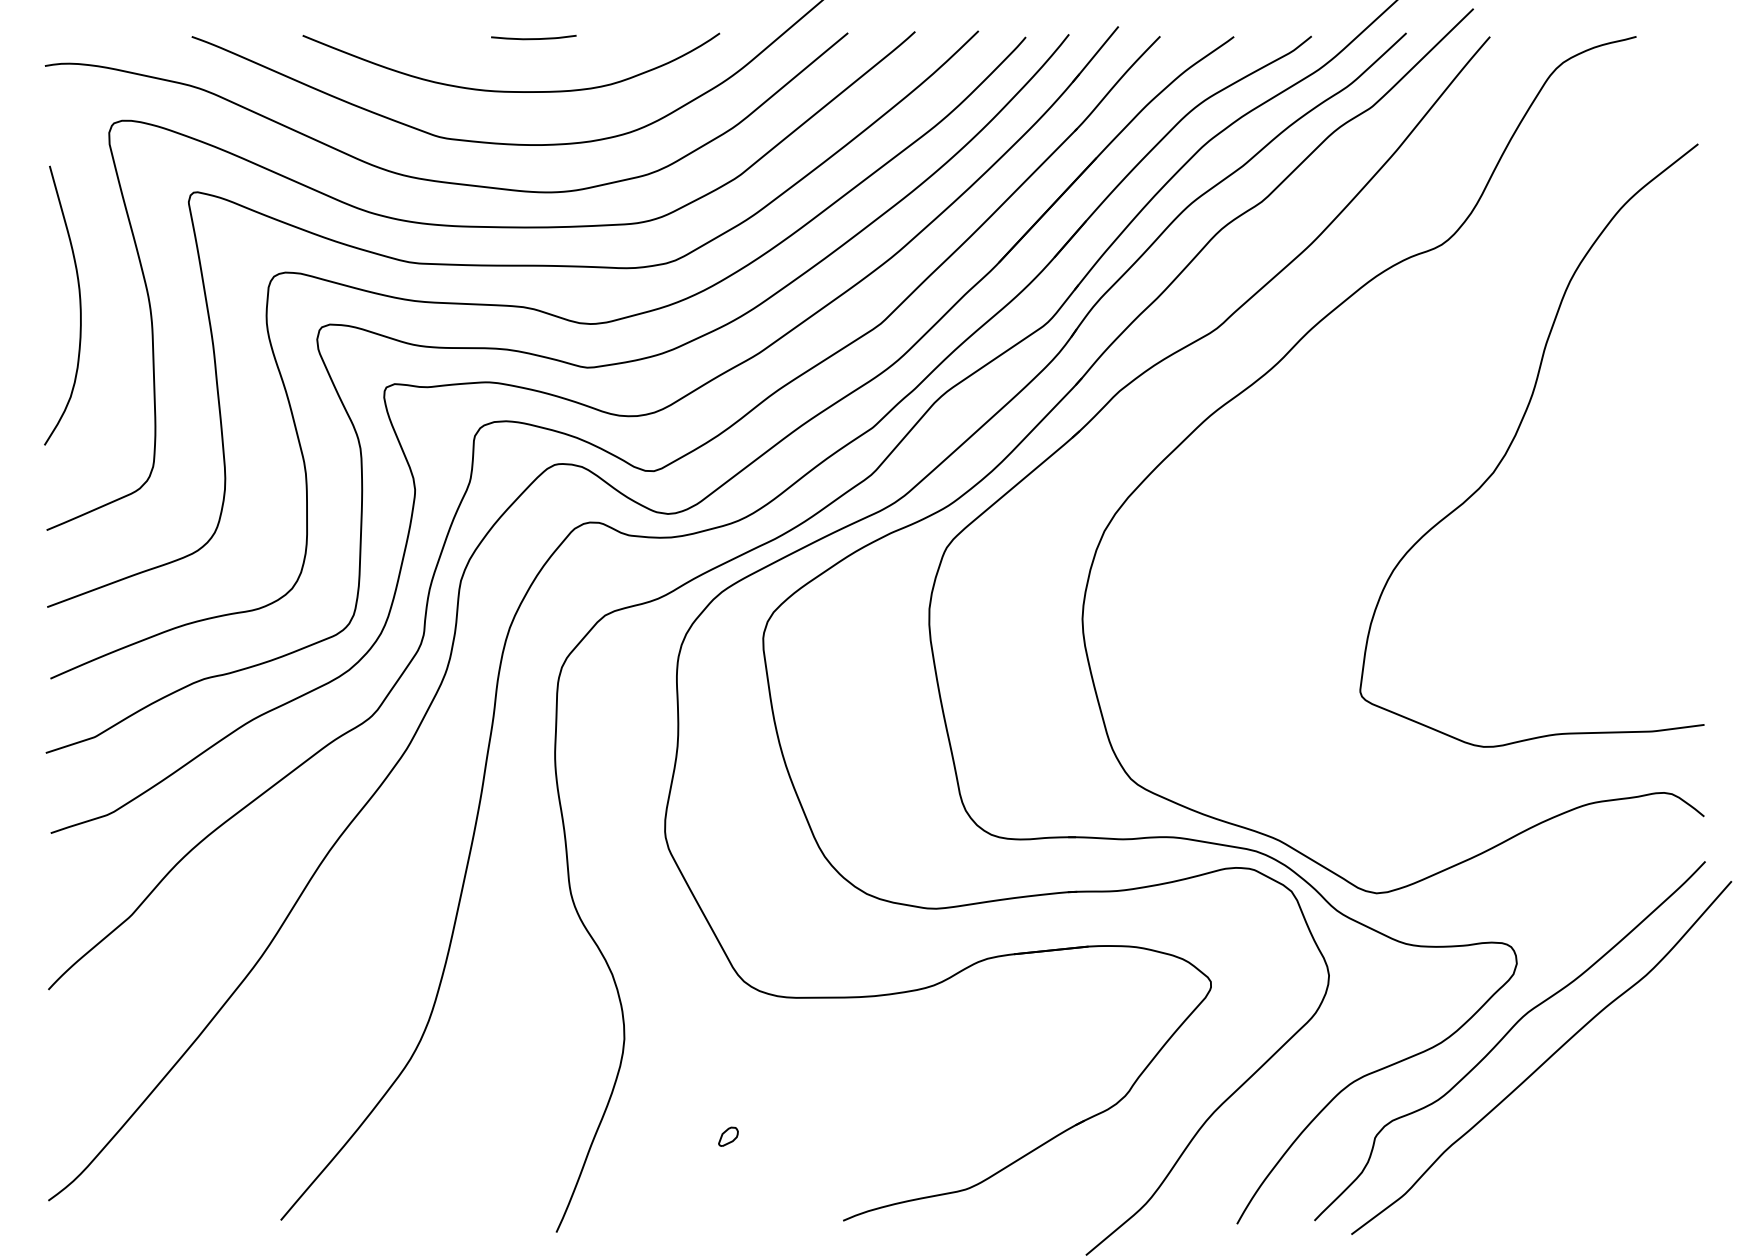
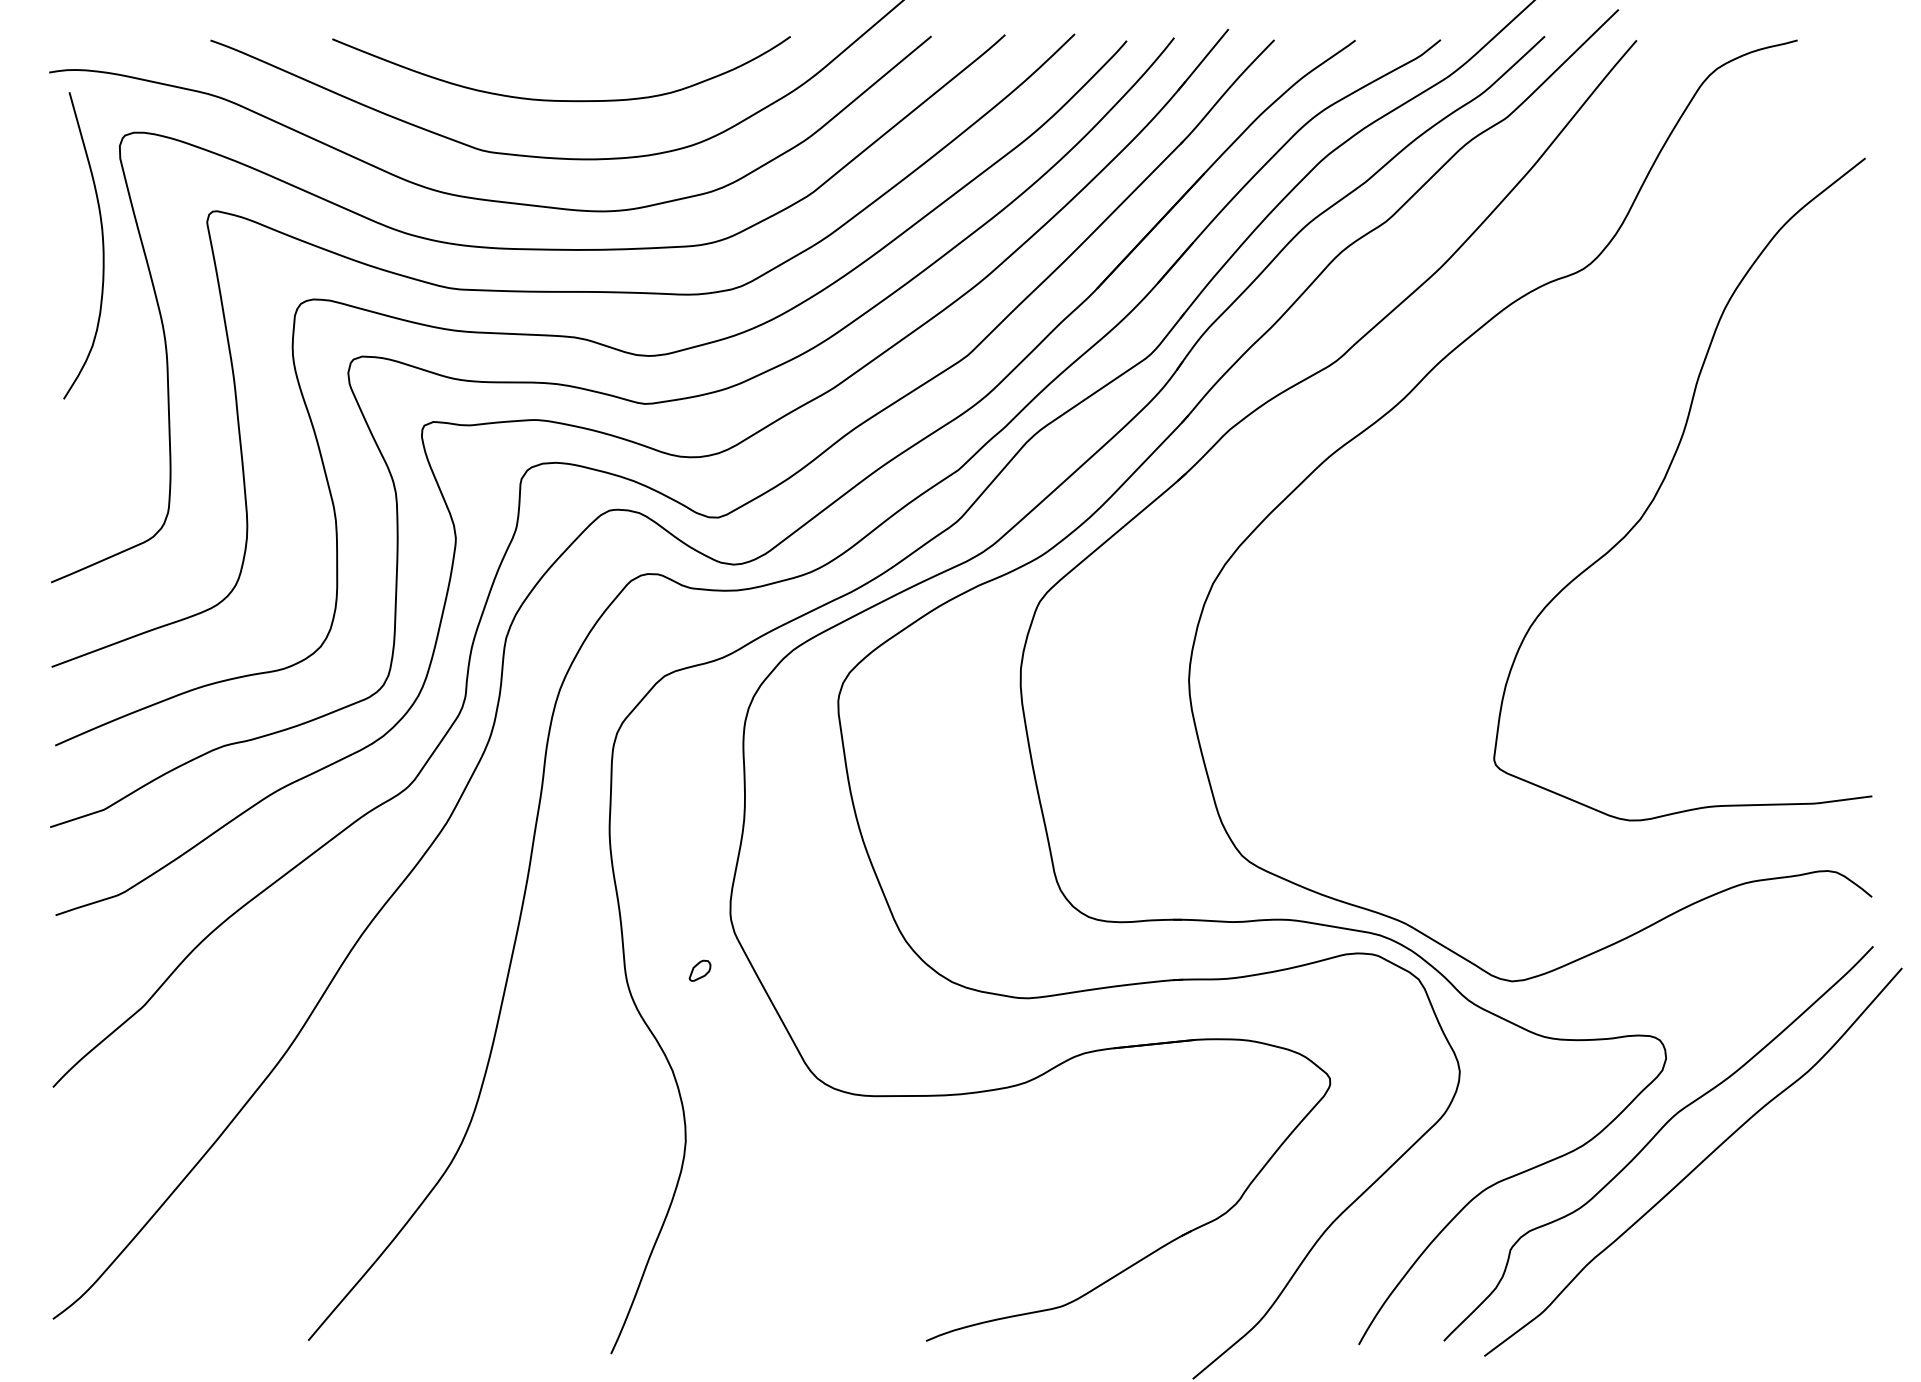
curve: (534, 38) -> (586, 42), removed
curve: (79, 305) -> (102, 245), moved
part: (727, 1136) -> (699, 970), moved

